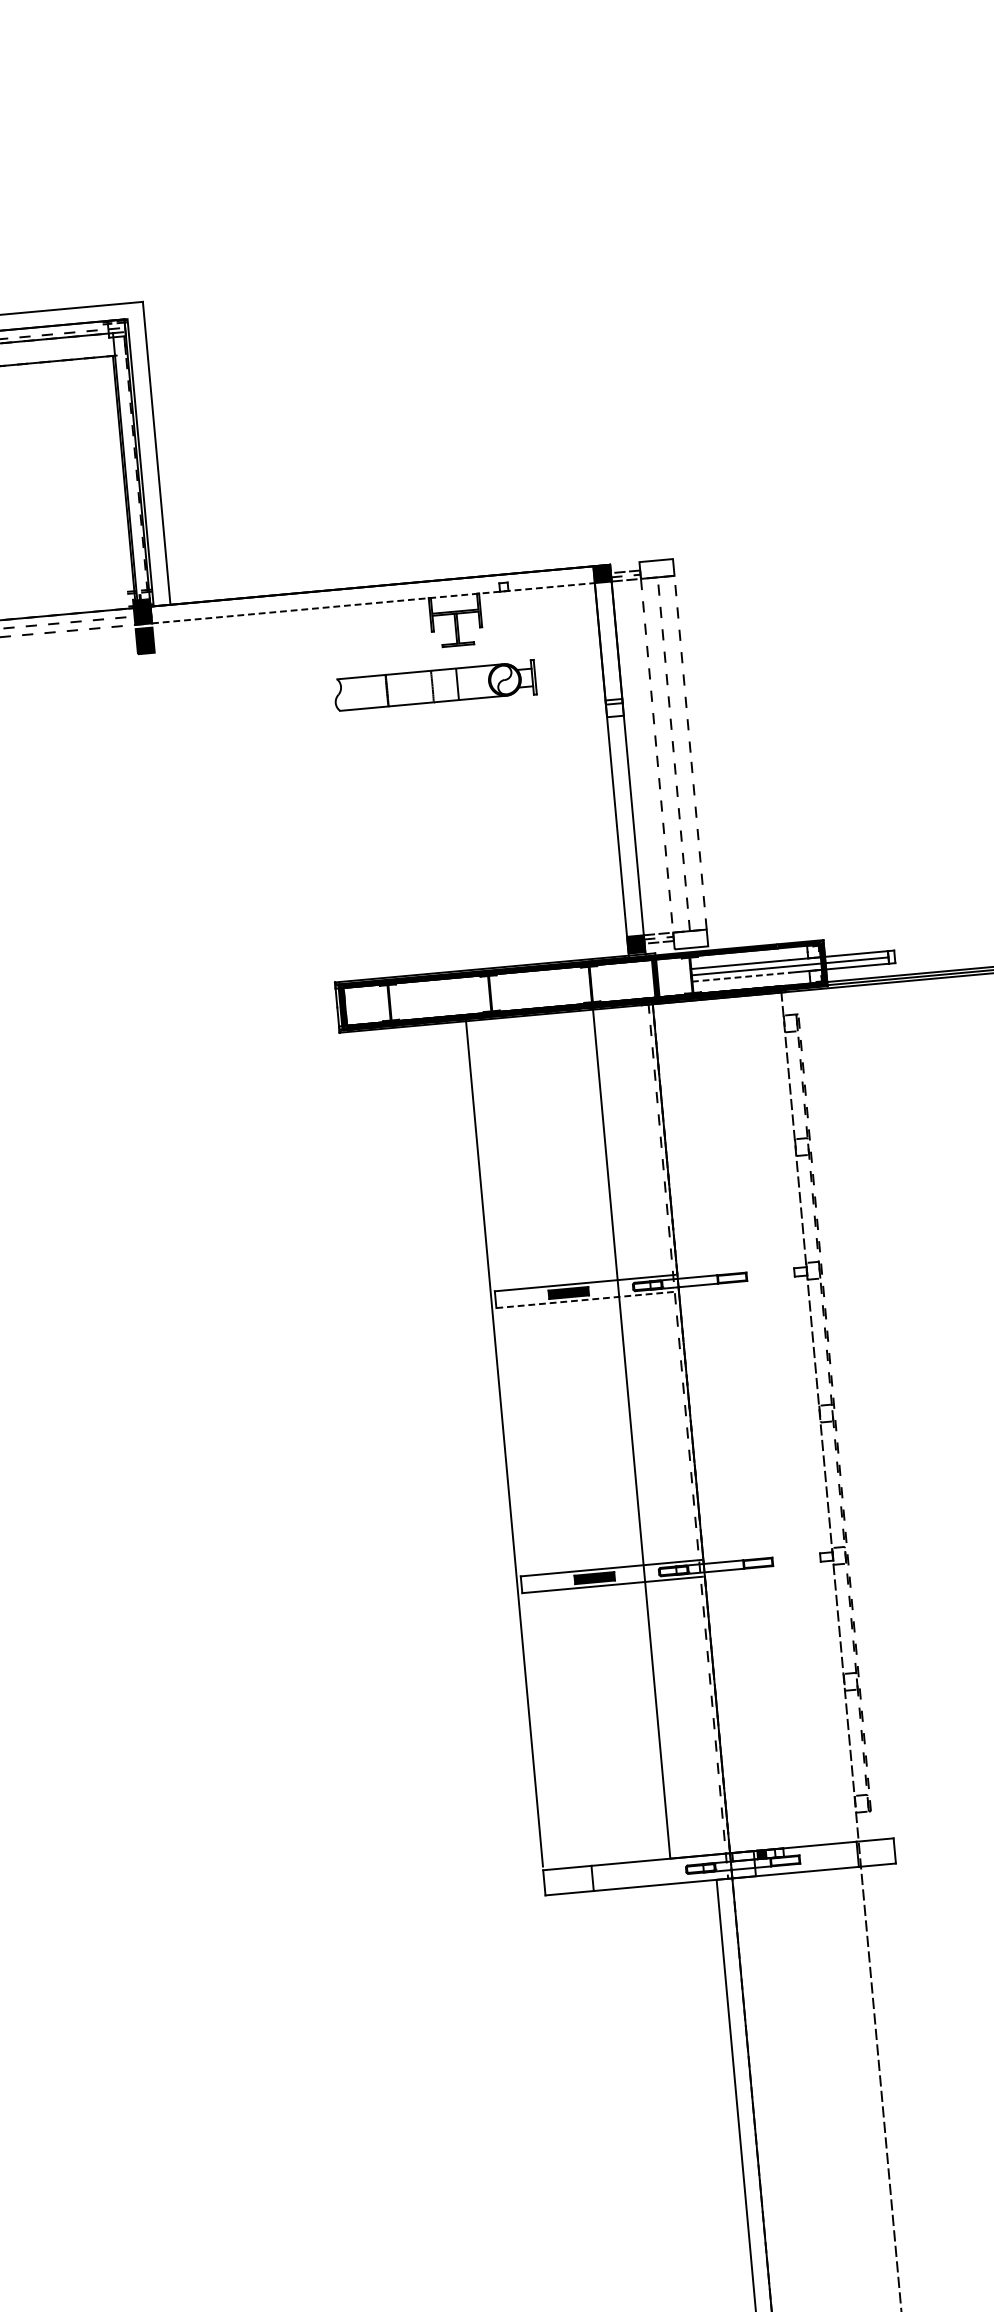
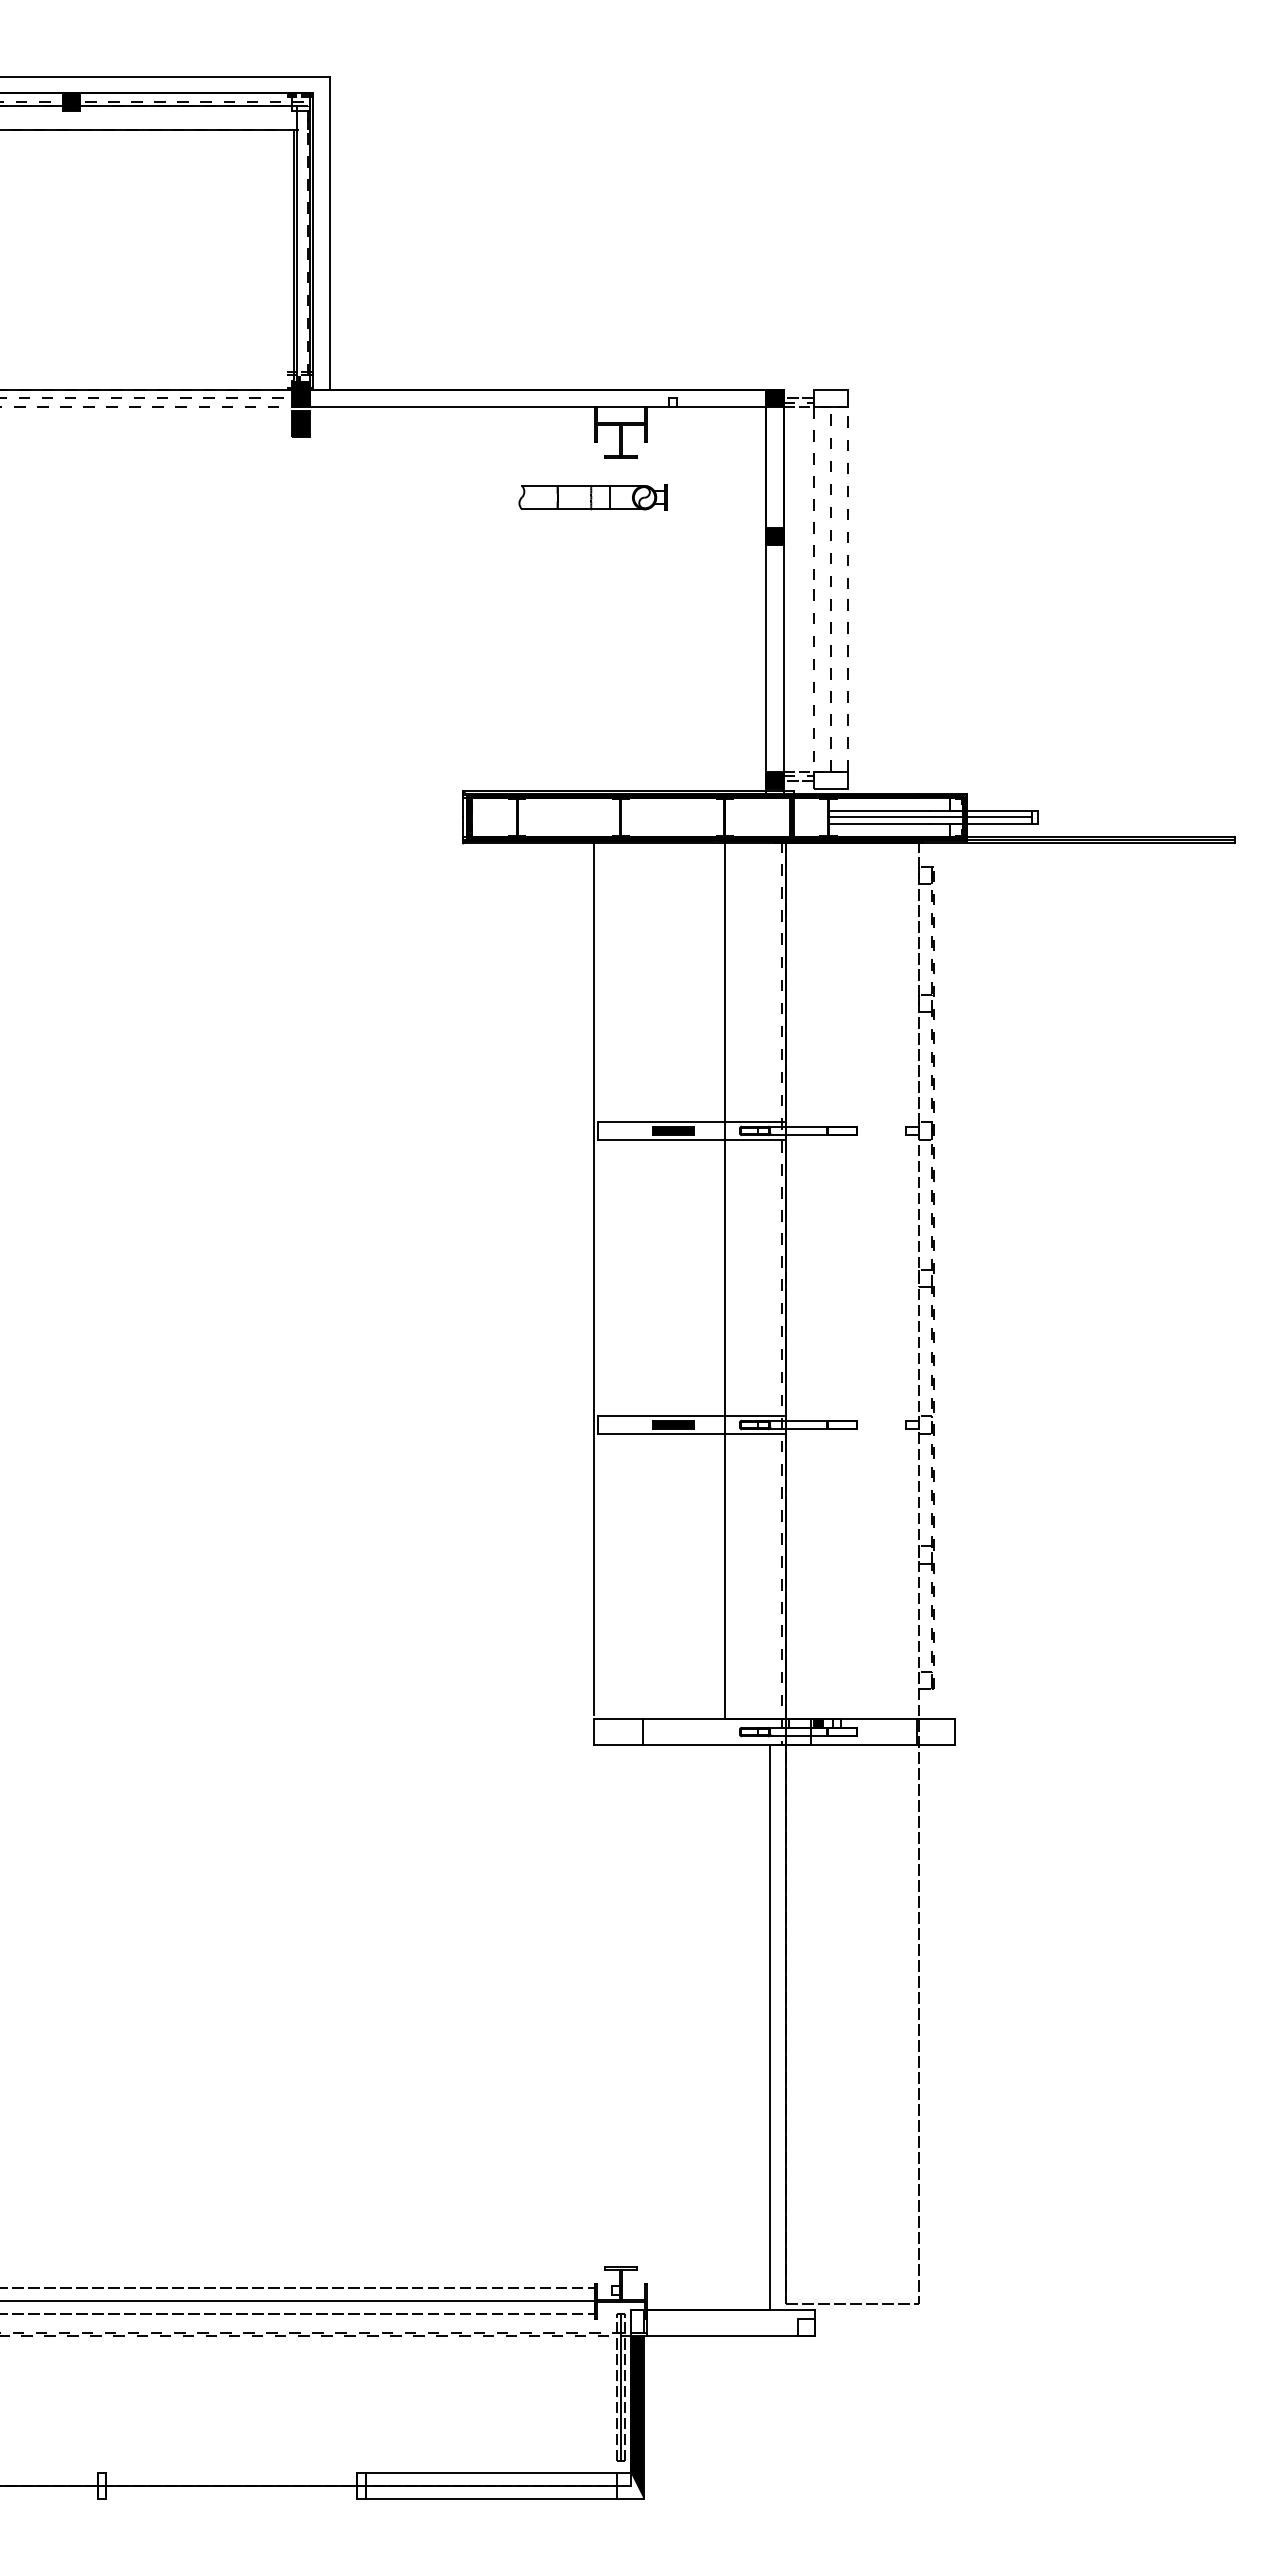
line: (374, 603) -> (538, 407), dashed -> solid
part: (434, 686) -> (592, 497), size x0.71
fill: (614, 707) -> (774, 536), added
line: (741, 976) -> (879, 823), dashed -> solid
line: (586, 1299) -> (691, 1139), dashed -> solid

